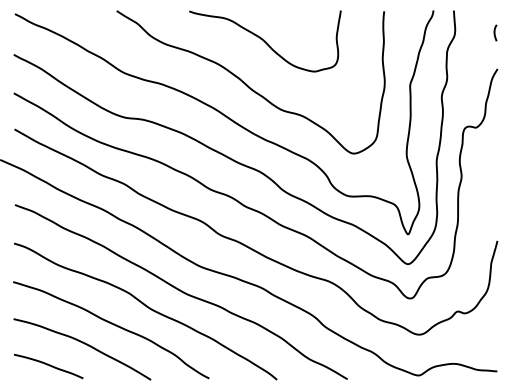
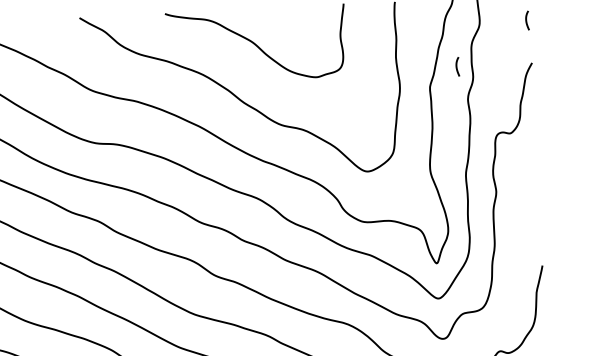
curve: (434, 68) -> (457, 66), added

